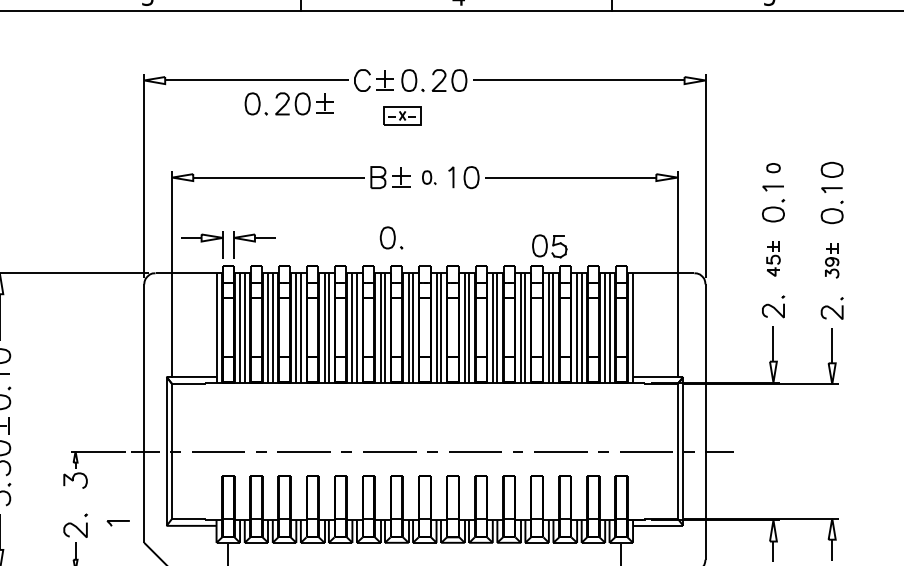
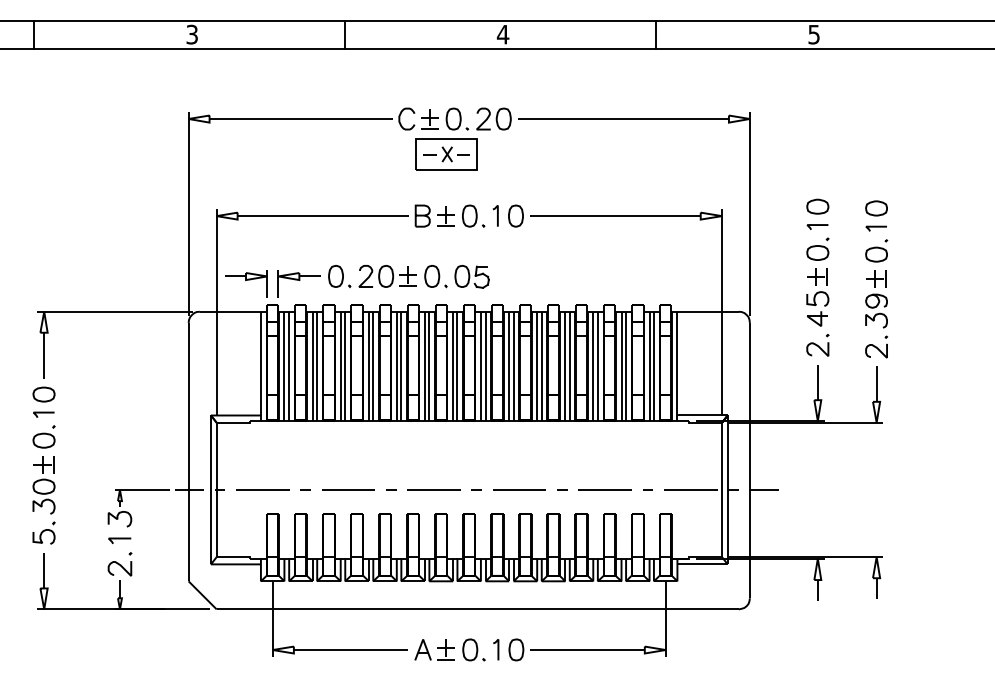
part: (289, 103) -> (372, 276), moved
part: (402, 115) -> (446, 154), size x1.67
part: (773, 167) -> (817, 206), size x1.67
part: (429, 176) -> (473, 215), size x1.67
part: (549, 245) -> (471, 276), moved
part: (773, 258) -> (817, 297), size x1.67
part: (832, 260) -> (876, 299), size x1.67
line: (118, 521) -> (119, 539), moved

